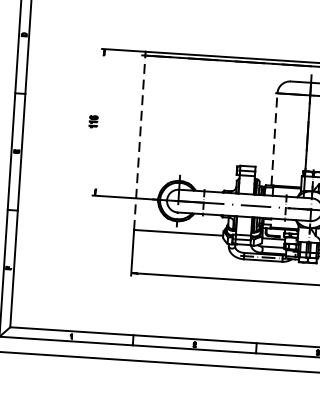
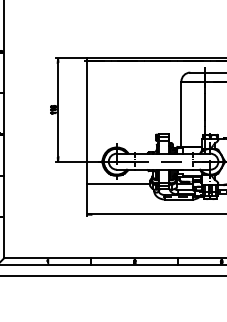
line: (100, 121) -> (58, 109), added
line: (274, 140) -> (181, 114), dashed -> solid
line: (139, 142) -> (86, 122), dashed -> solid

